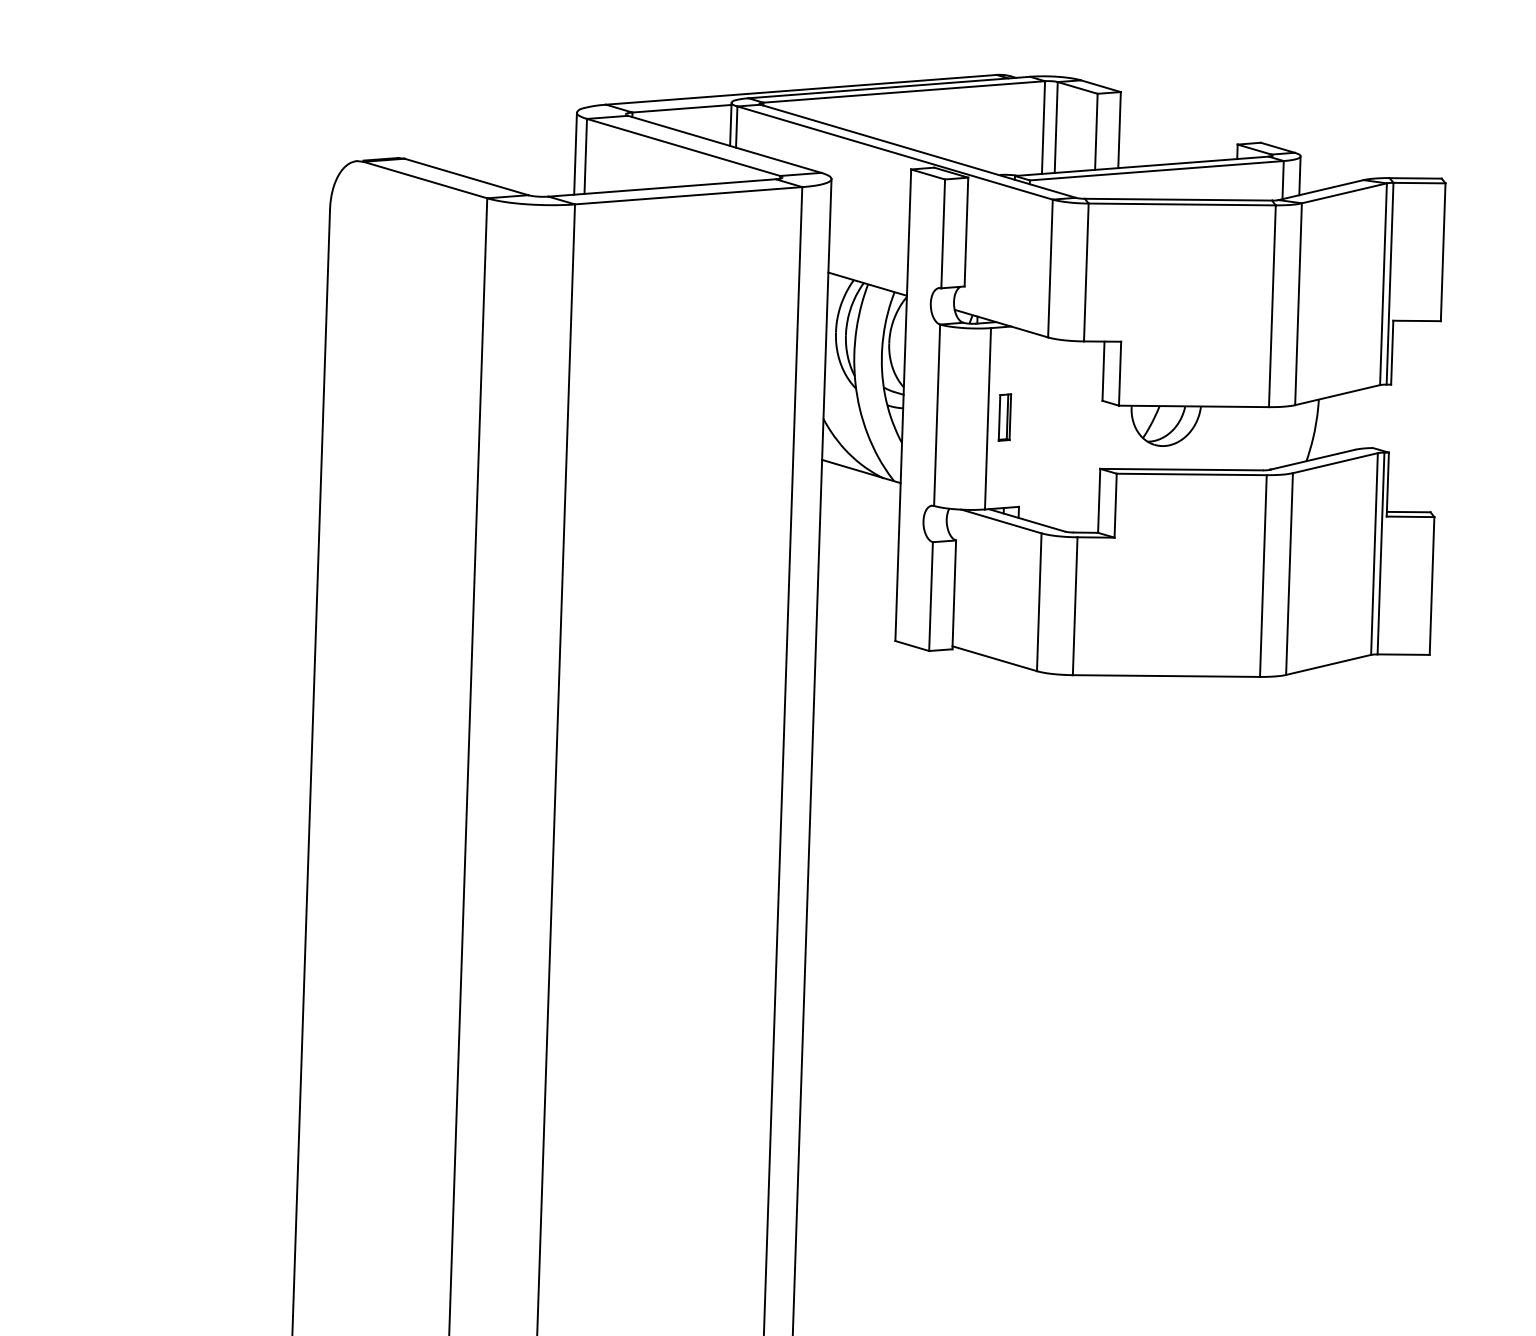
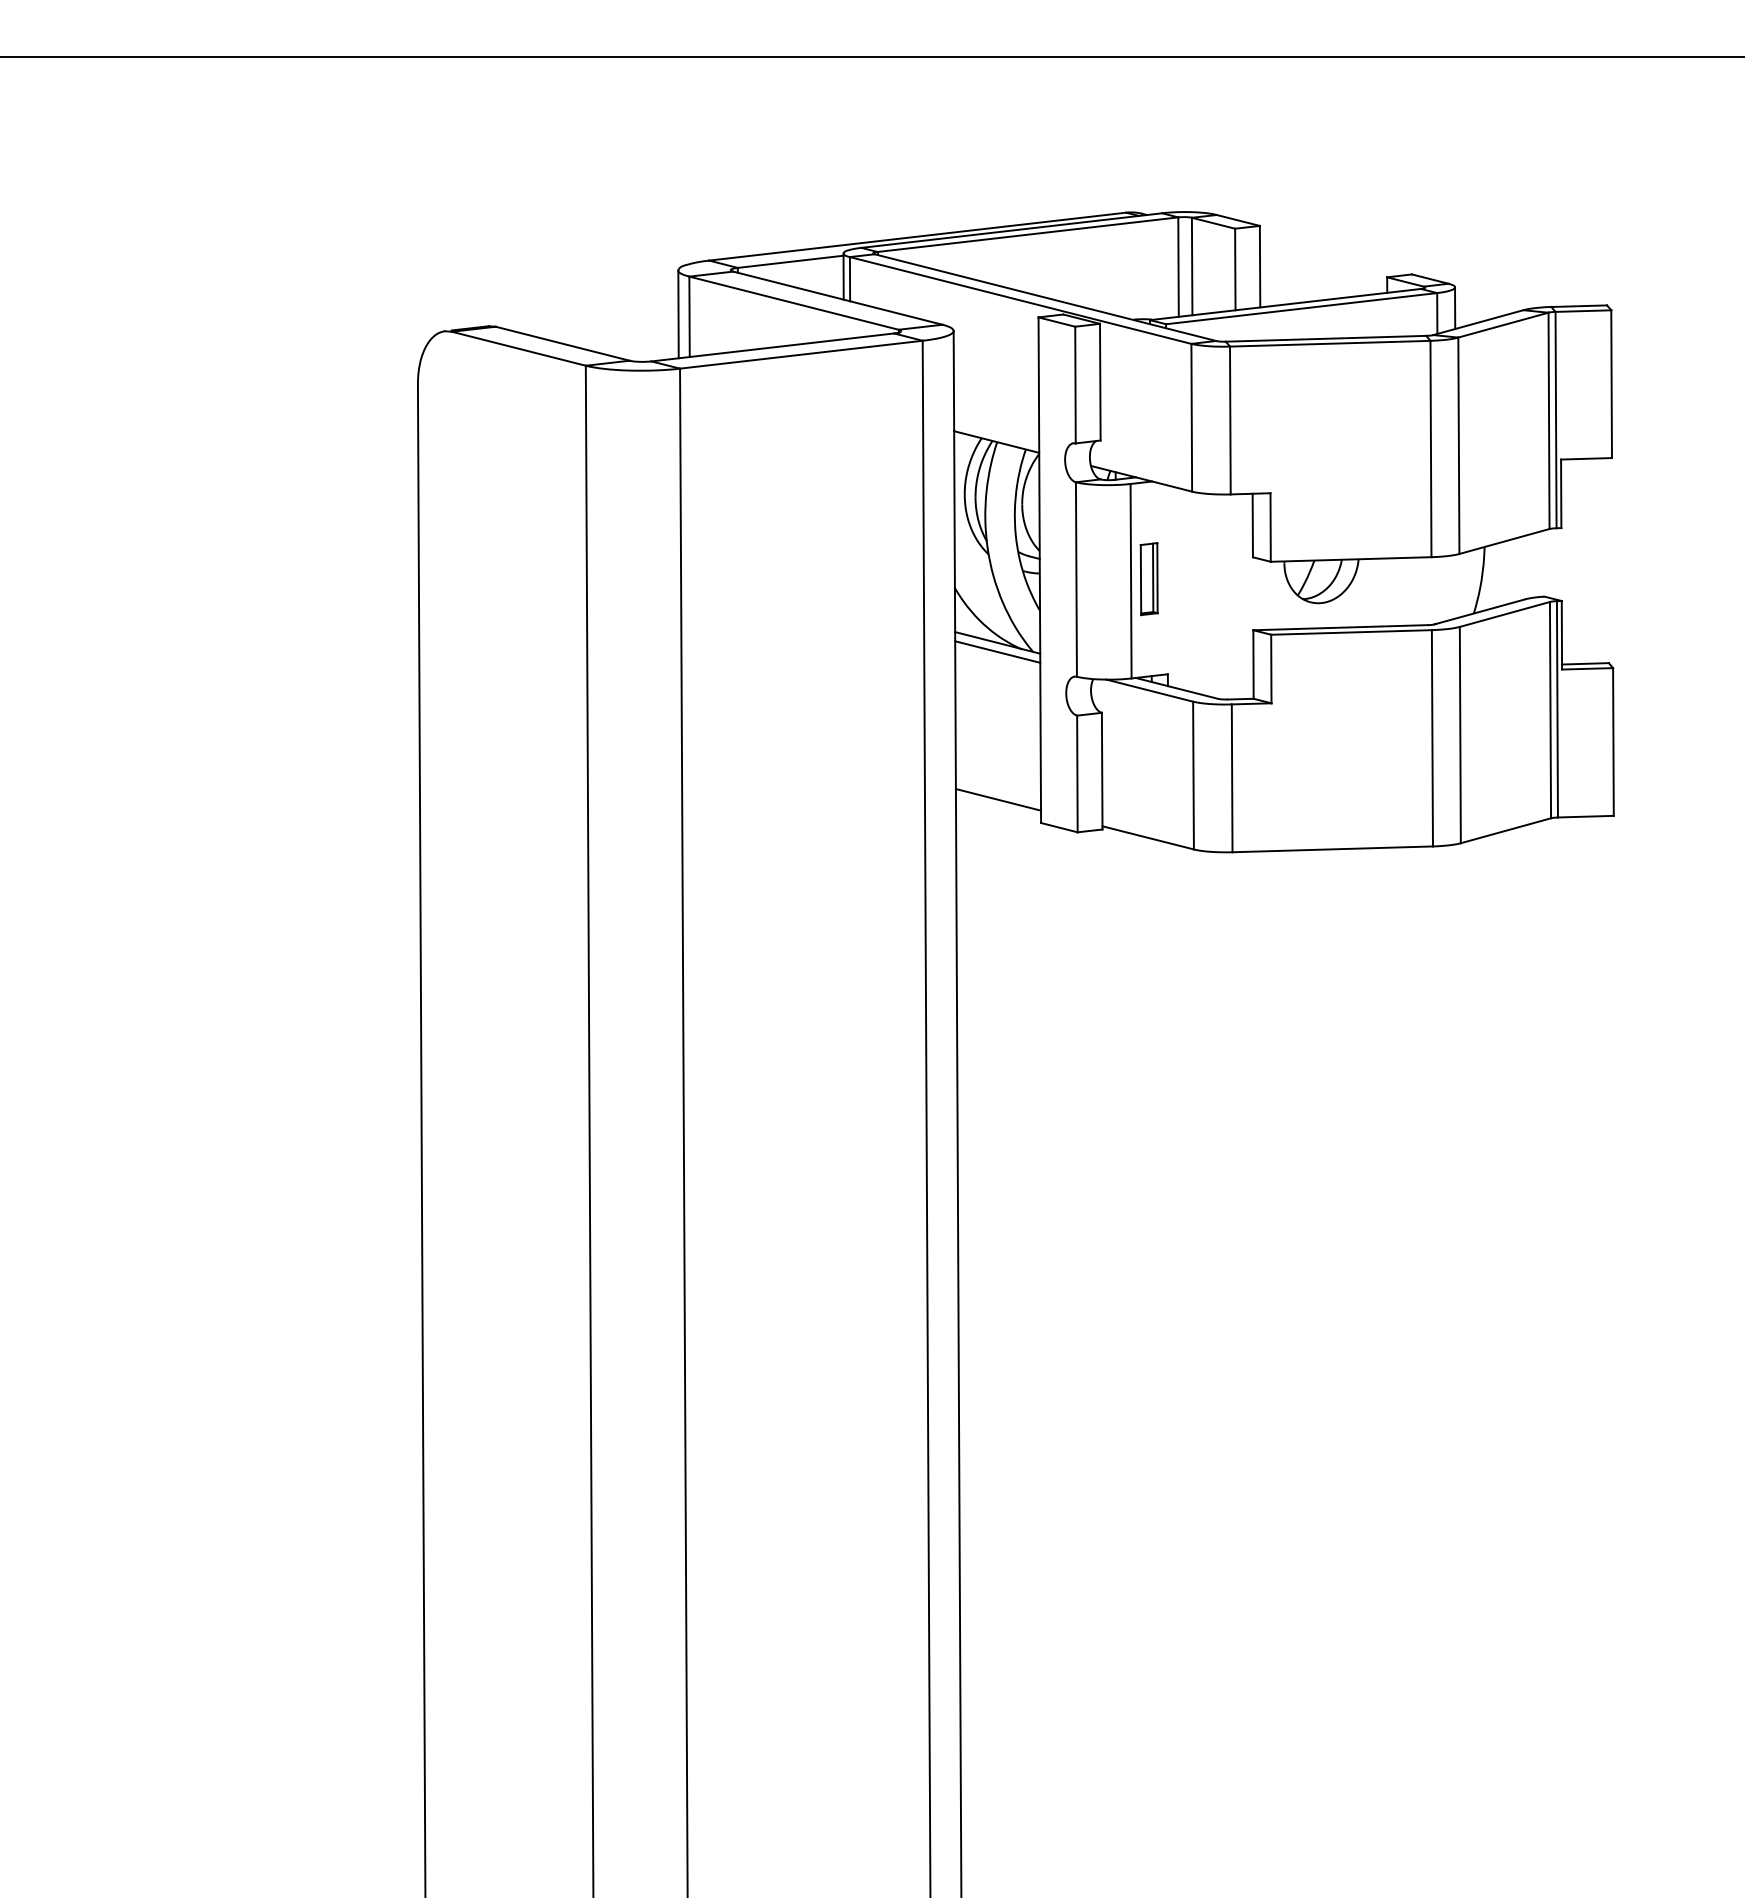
part: (1004, 417) -> (1148, 579), size x1.43
line: (860, 479) -> (997, 651), added
line: (855, 617) -> (997, 799), added

